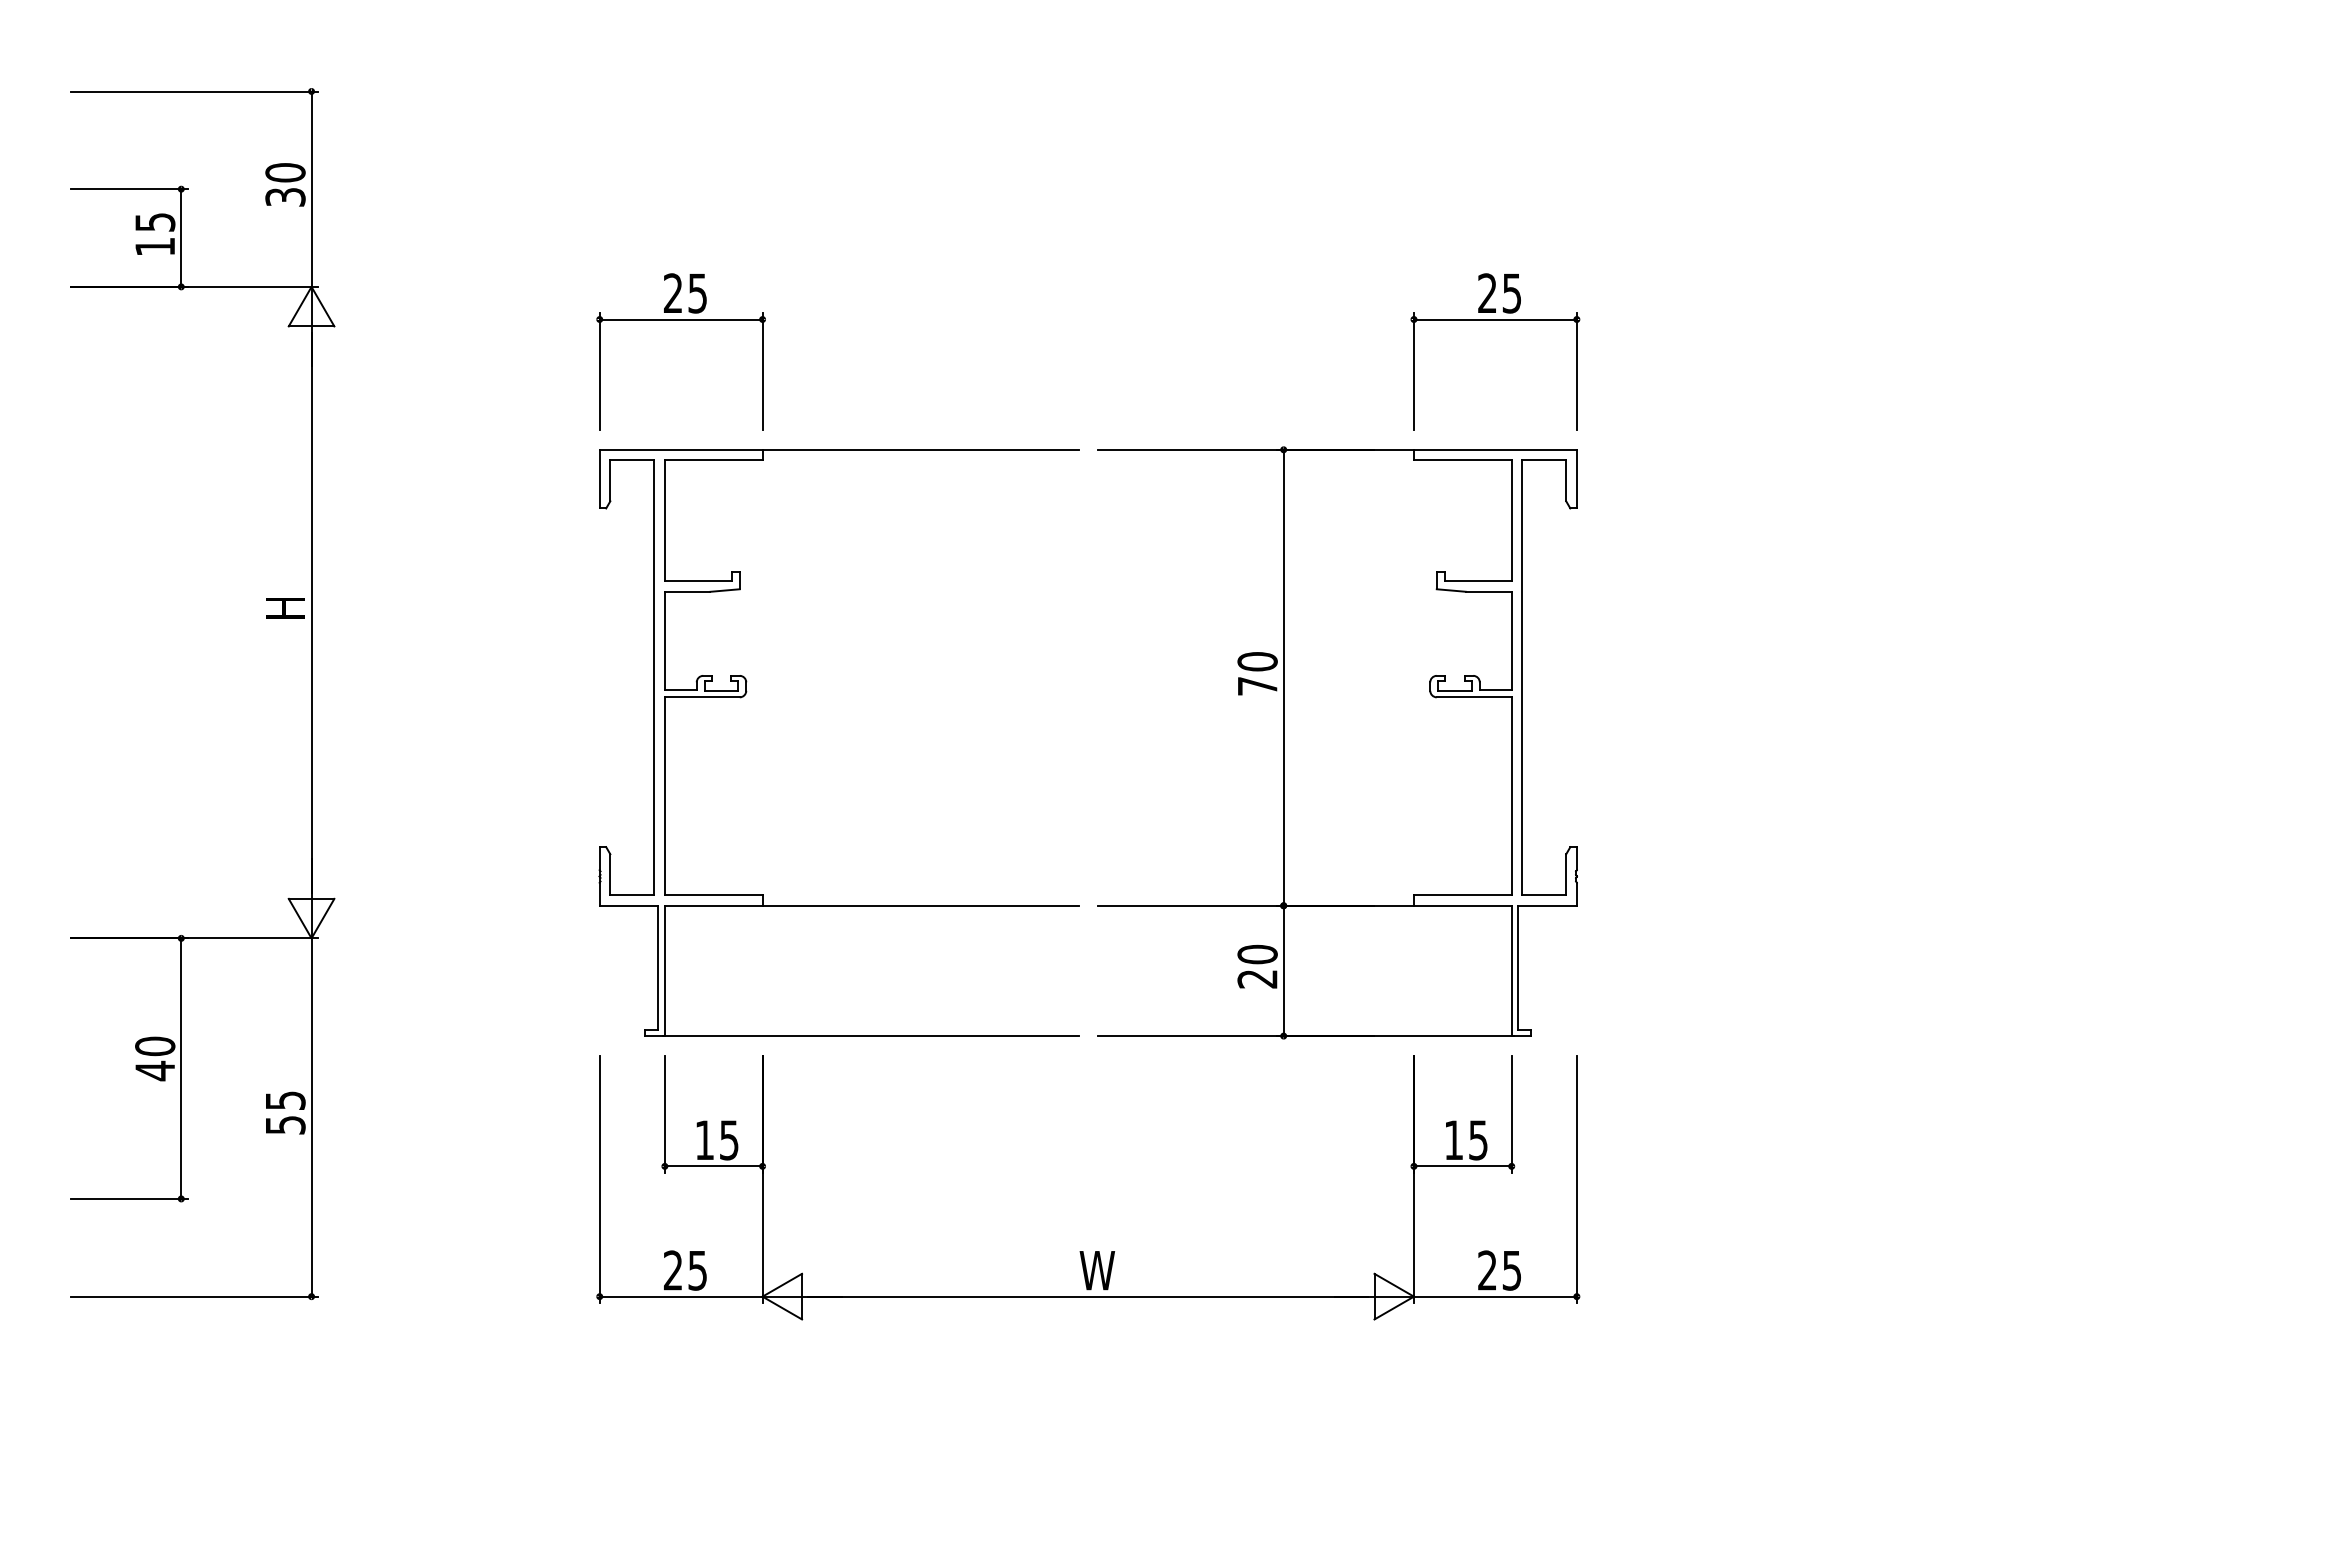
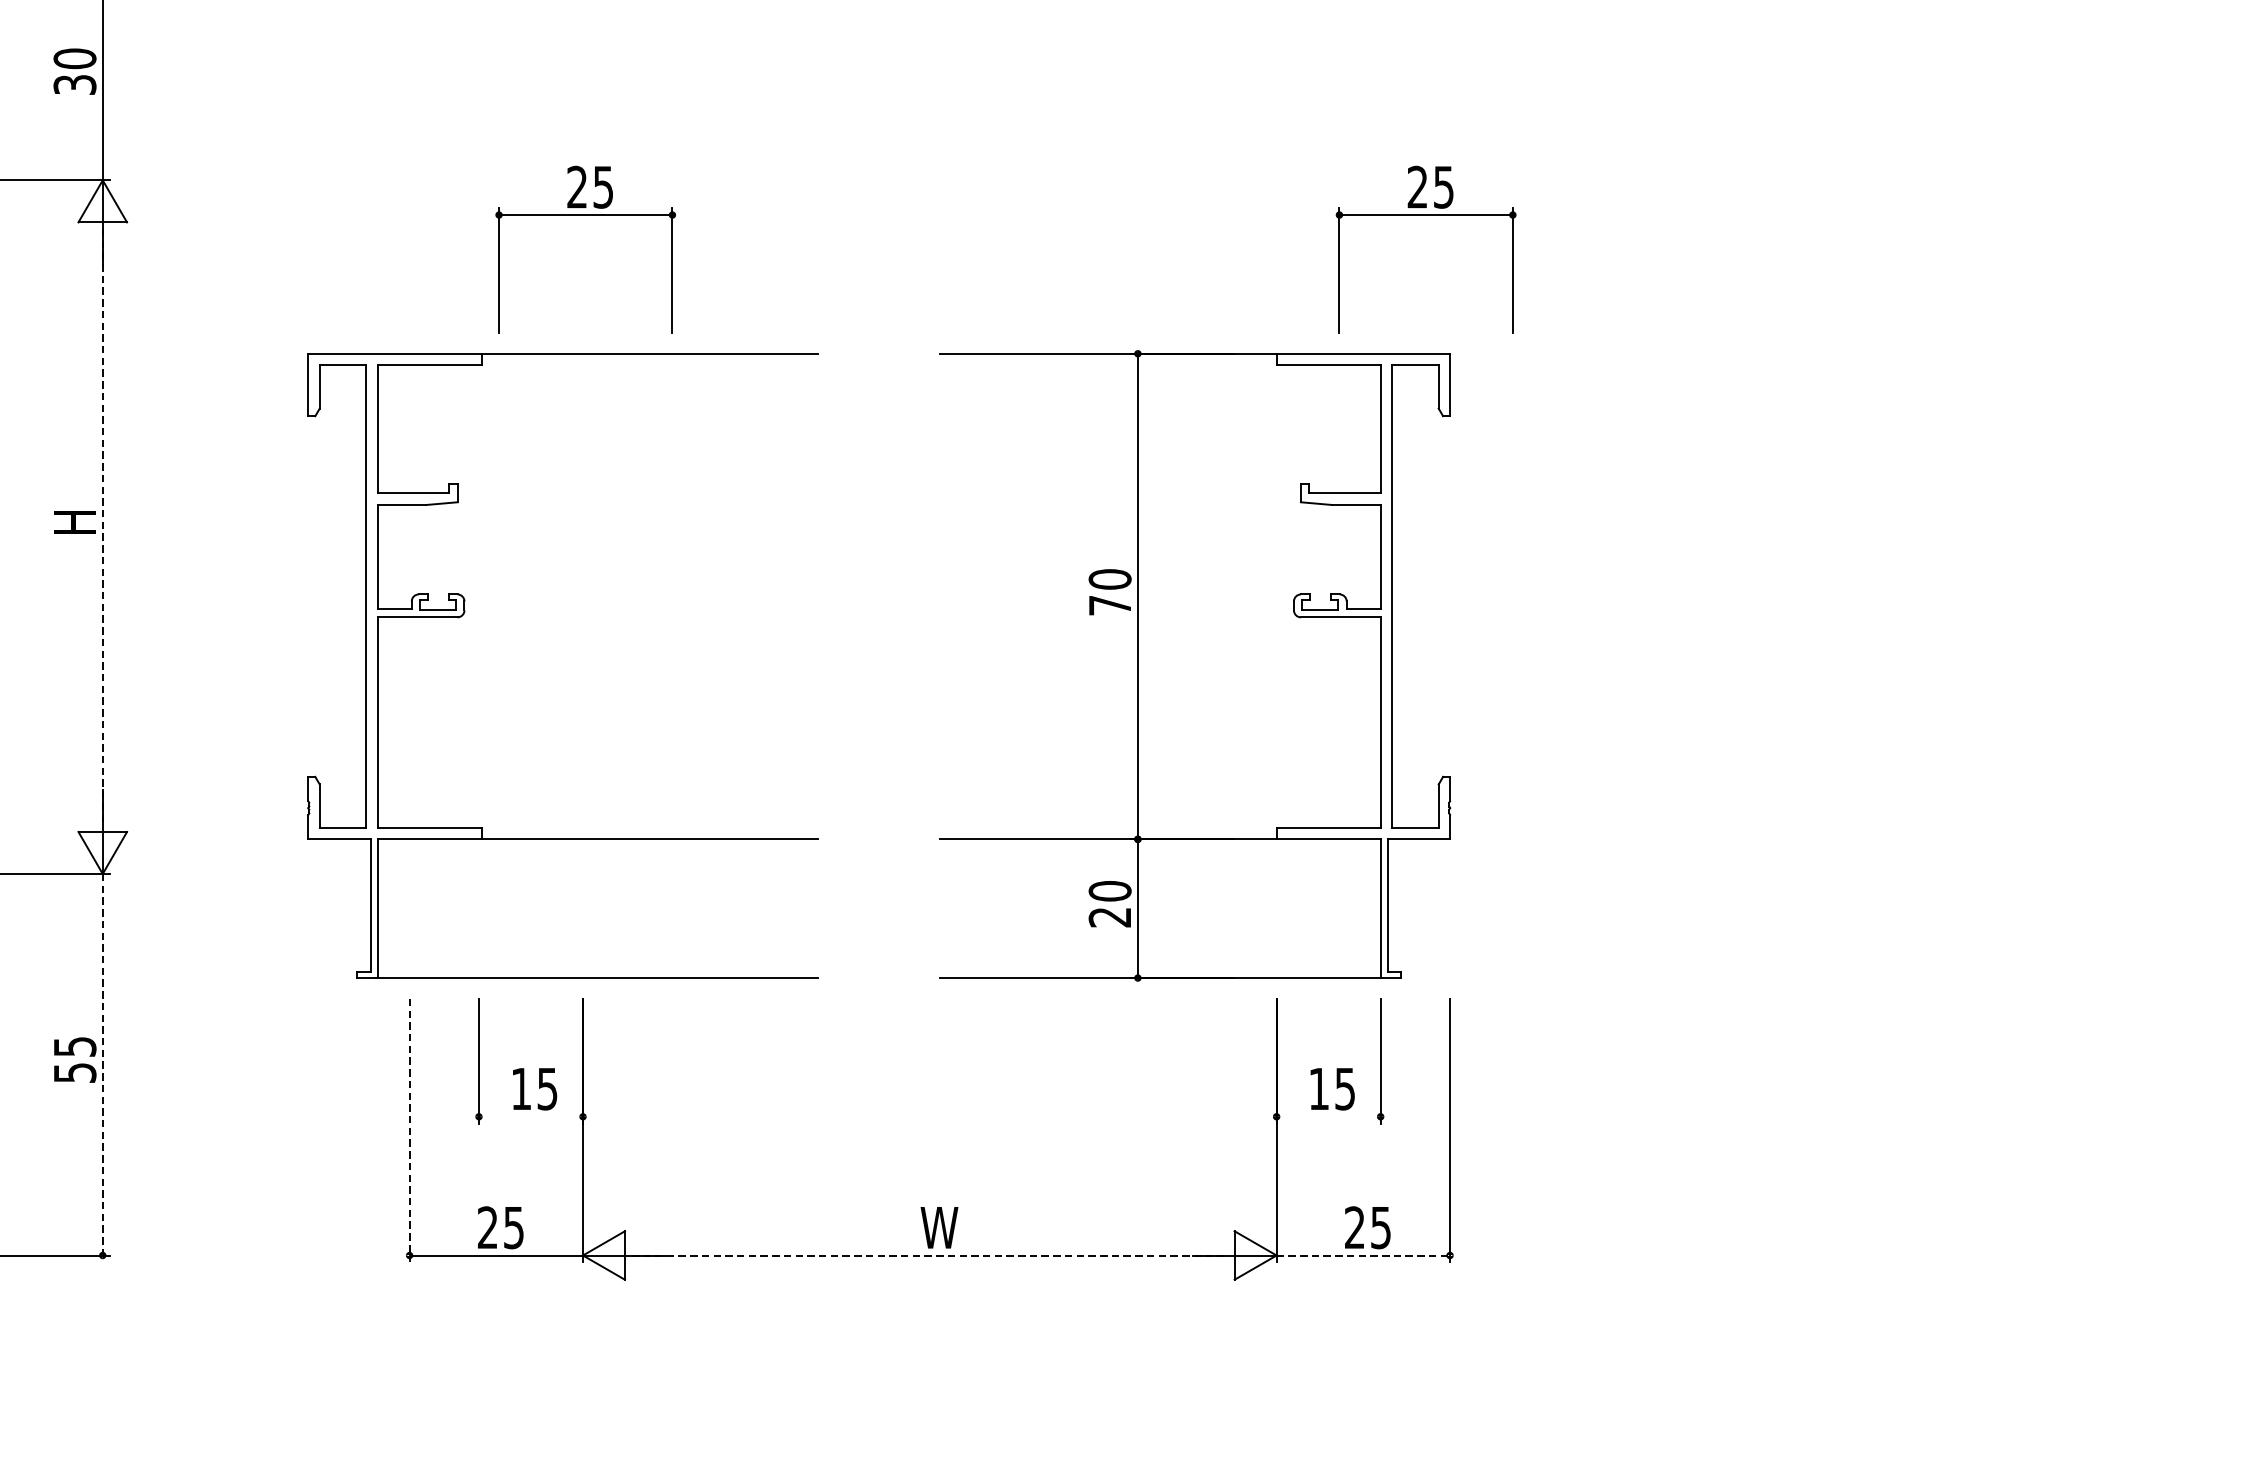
part: (680, 320) -> (585, 216), moved
part: (1495, 320) -> (1426, 216), moved
line: (311, 613) -> (102, 528), solid -> dashed
part: (746, 694) -> (464, 614), moved
line: (311, 1118) -> (102, 1065), solid -> dashed
line: (713, 1166) -> (530, 1116), removed
line: (1462, 1166) -> (1328, 1116), removed
line: (599, 1179) -> (409, 1130), solid -> dashed
line: (1088, 1296) -> (930, 1255), solid -> dashed
line: (1495, 1296) -> (1363, 1255), solid -> dashed

